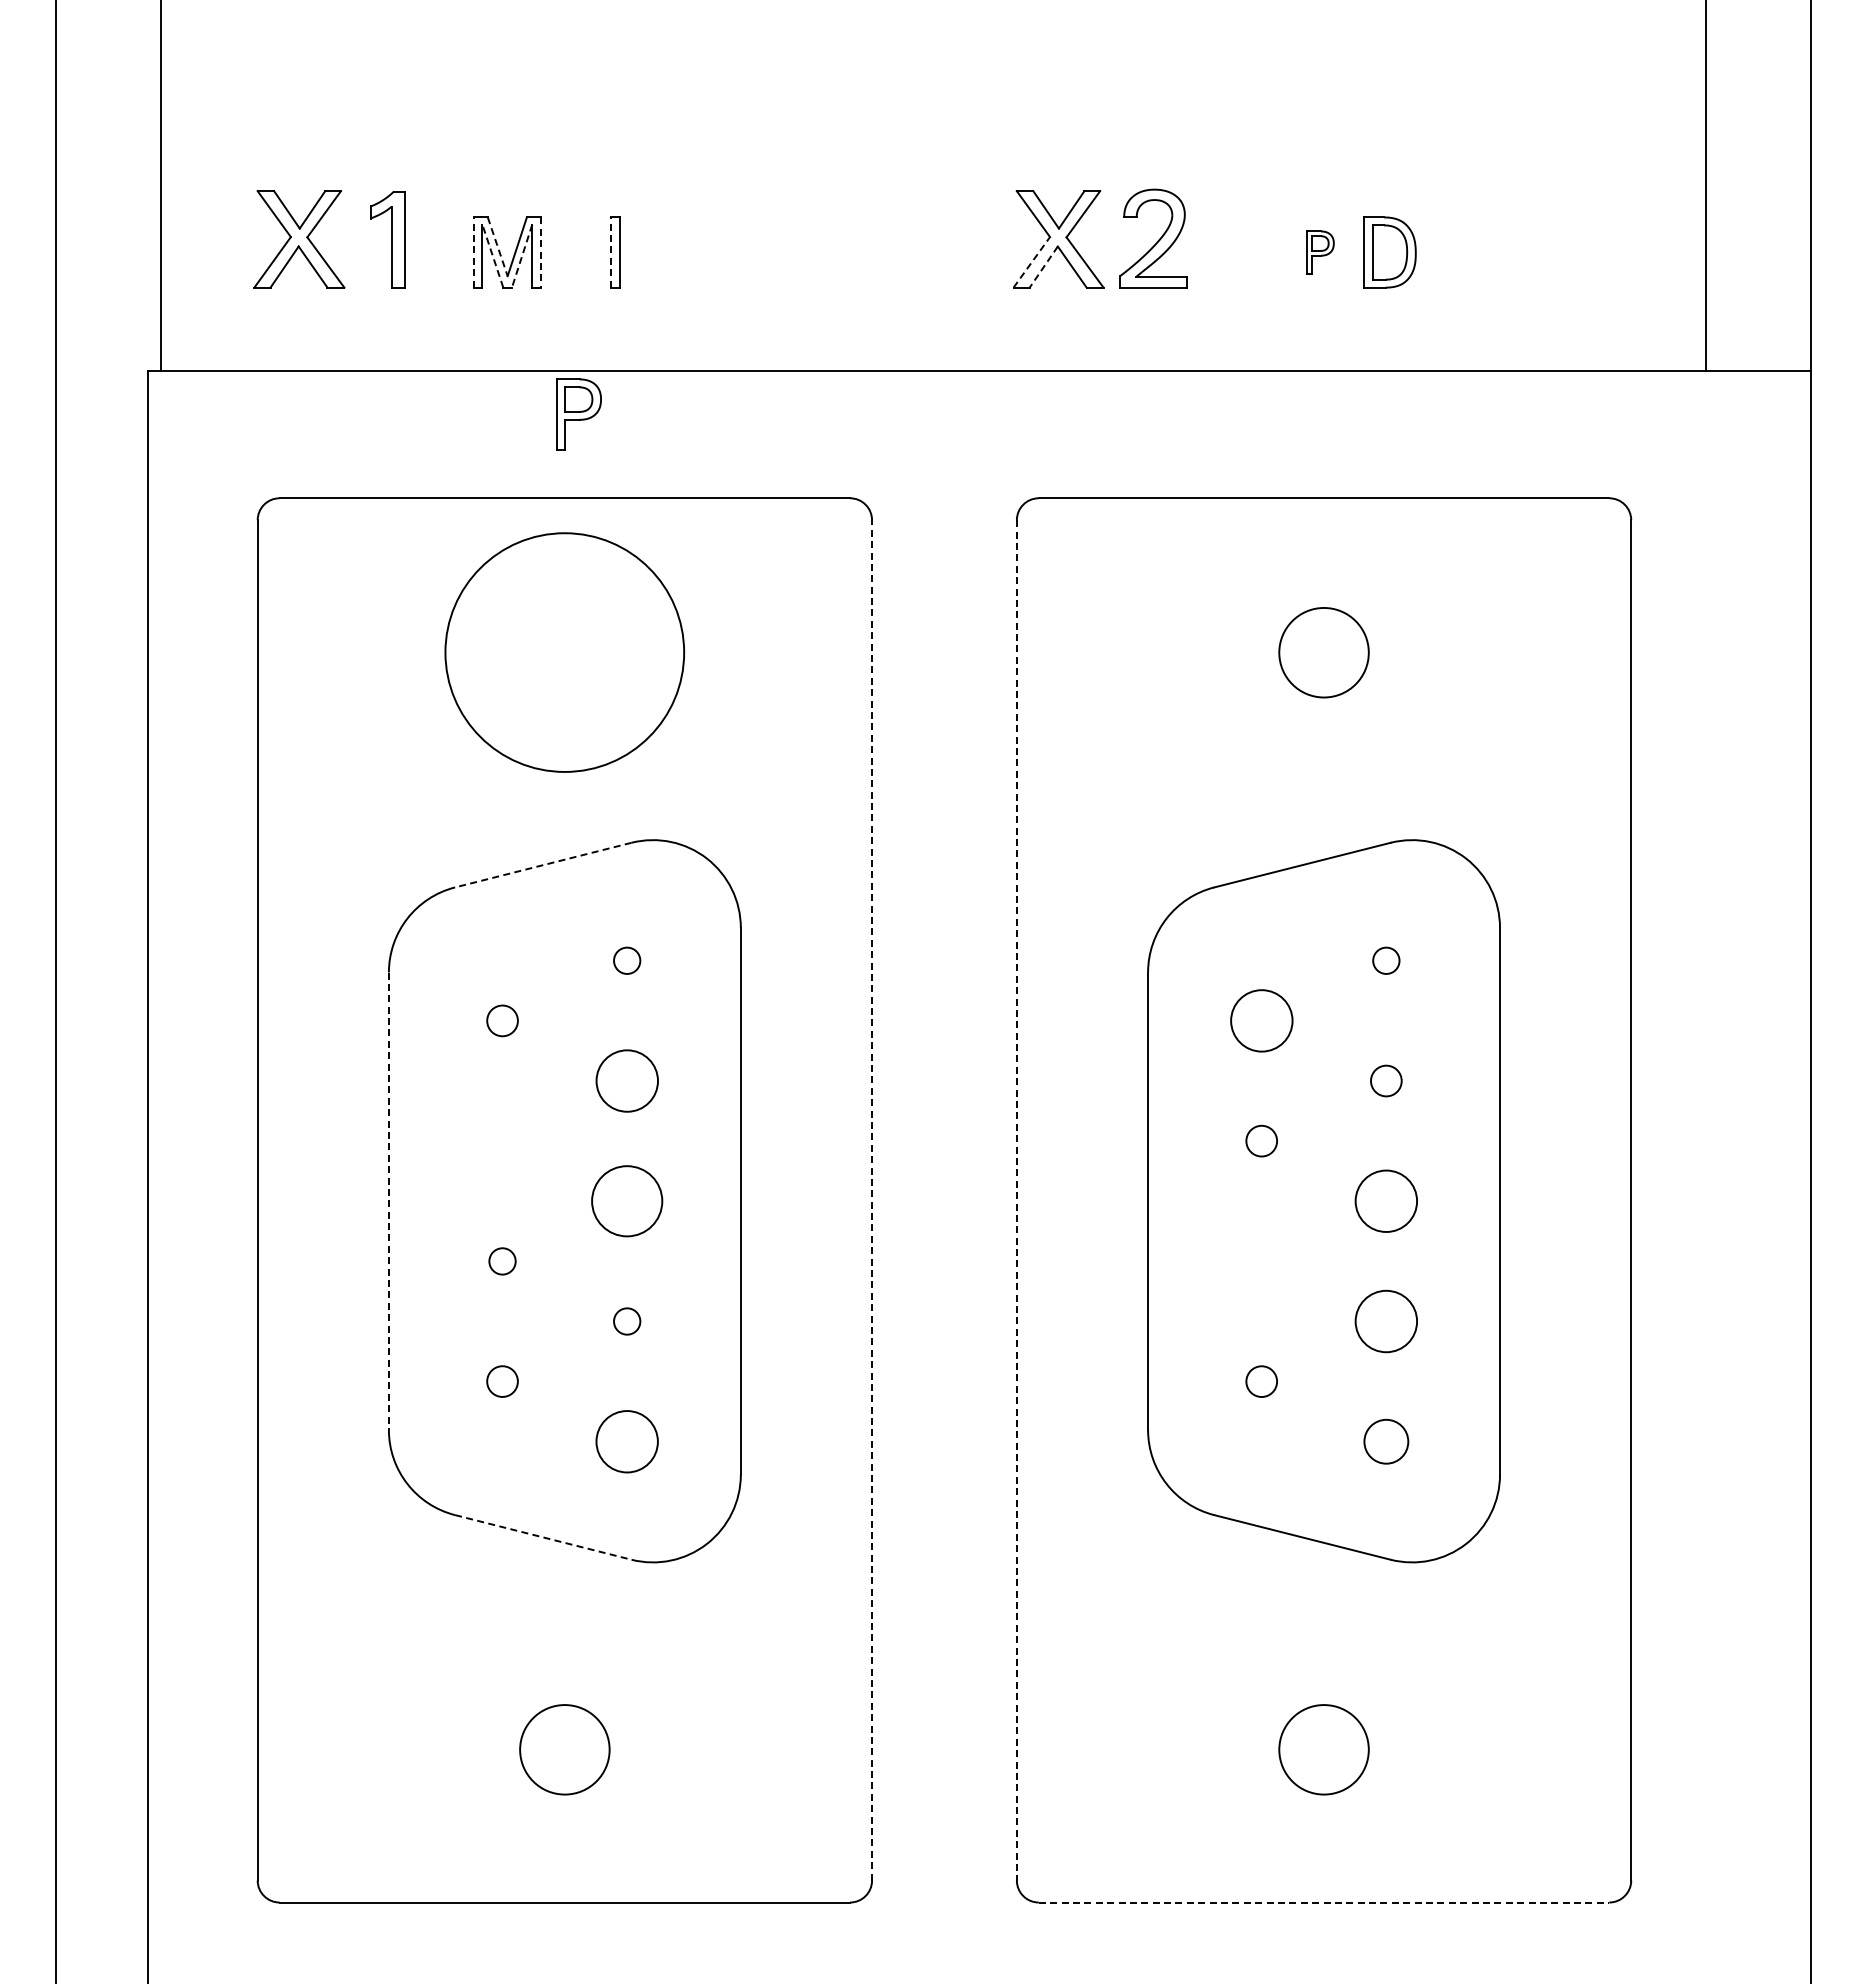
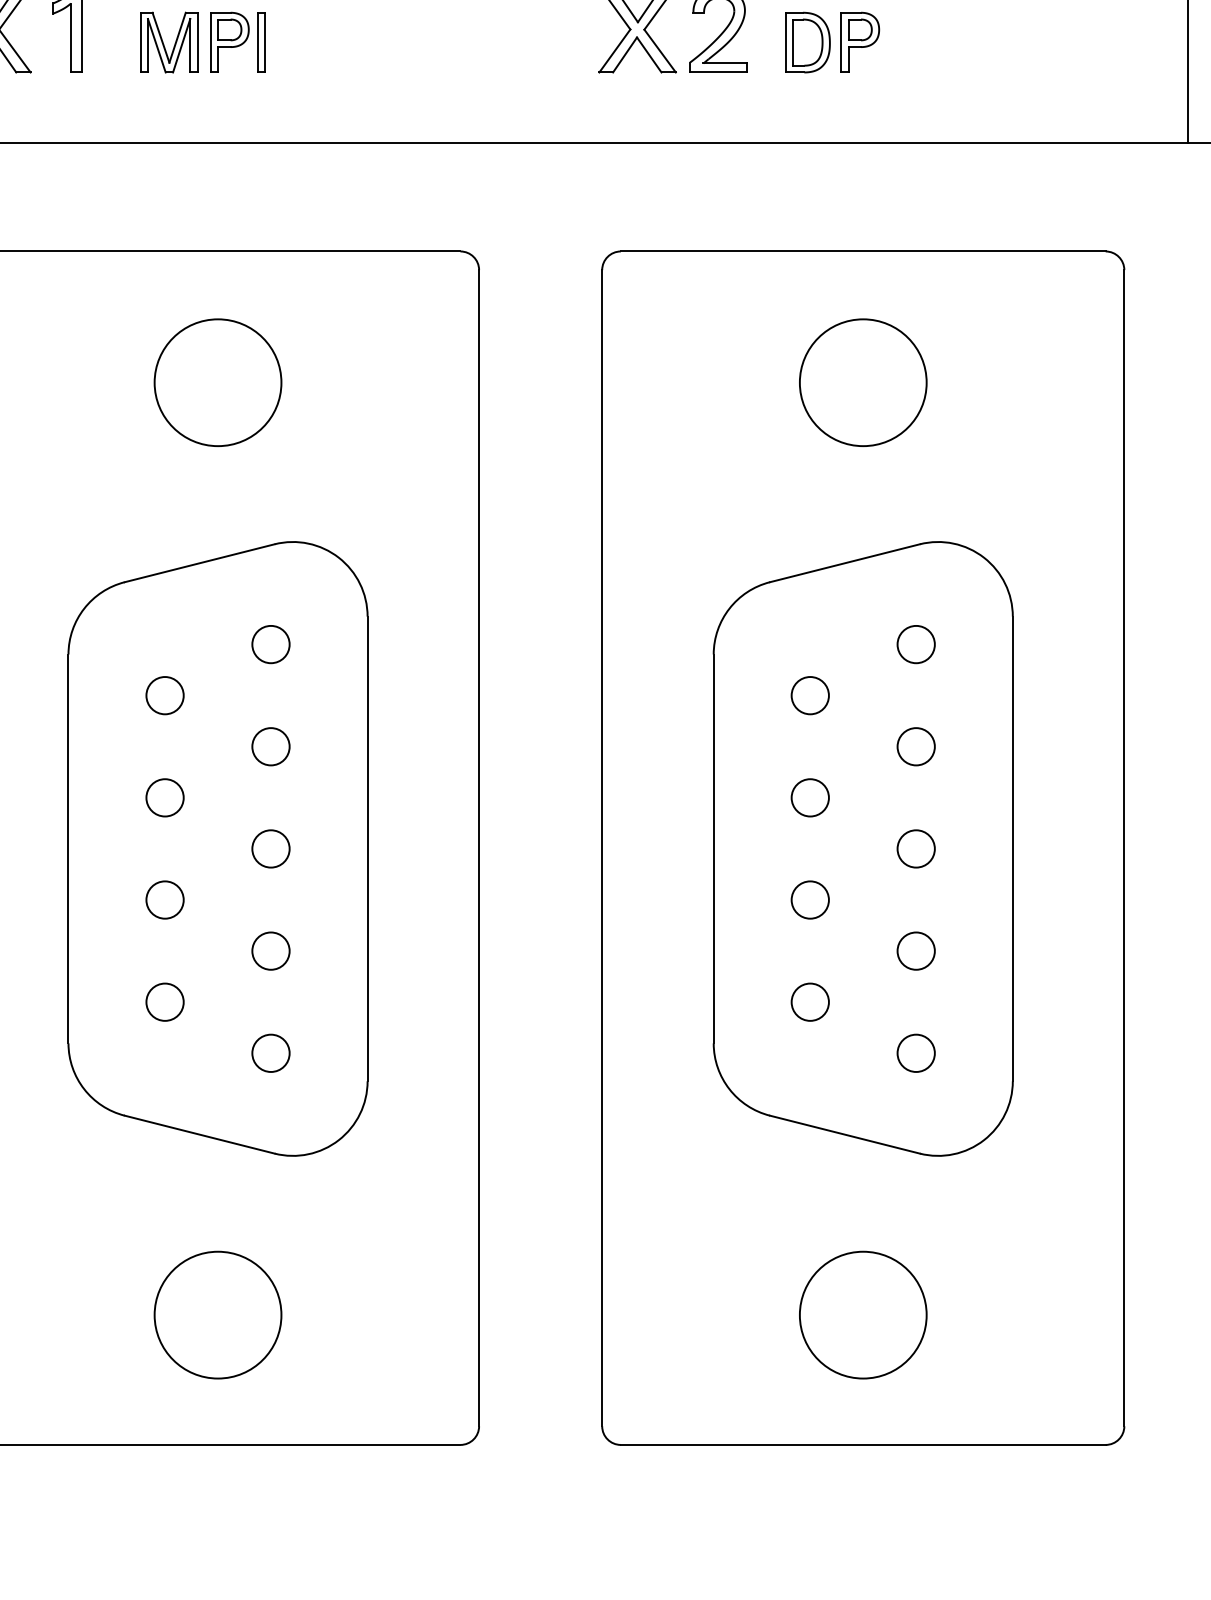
line: (497, 247) -> (160, 38), dashed -> solid
line: (473, 252) -> (140, 42), dashed -> solid
line: (611, 252) -> (257, 42), dashed -> solid
part: (1320, 252) -> (860, 42), size x1.67
part: (1389, 252) -> (807, 42), moved
line: (540, 253) -> (197, 43), dashed -> solid
line: (492, 255) -> (156, 45), dashed -> solid
line: (521, 256) -> (181, 45), dashed -> solid
line: (1032, 261) -> (615, 50), dashed -> solid
line: (1043, 267) -> (624, 55), dashed -> solid
part: (578, 414) -> (229, 42), moved
circle: (564, 652) -> (217, 382), size x0.62
circle: (1323, 652) -> (862, 382), size x1.67
line: (543, 865) -> (199, 563), dashed -> solid
circle: (627, 960) -> (271, 644), size x1.67
circle: (1386, 960) -> (916, 644), size x1.67
circle: (502, 1020) -> (165, 695), size x1.43
circle: (1261, 1020) -> (810, 695), size x0.71
circle: (626, 1080) -> (270, 746), size x0.71
circle: (1386, 1080) -> (916, 746), size x1.43
circle: (502, 1140) -> (165, 797), added
circle: (1261, 1141) -> (810, 798), size x1.43
line: (872, 1199) -> (479, 847), dashed -> solid
line: (1016, 1200) -> (601, 848), dashed -> solid
line: (388, 1201) -> (68, 849), dashed -> solid
circle: (627, 1201) -> (271, 849), size x0.62
circle: (1386, 1201) -> (916, 849), size x0.71
circle: (502, 1261) -> (165, 900), size x1.67
circle: (1261, 1261) -> (810, 900), added
circle: (627, 1321) -> (271, 951), size x1.67
circle: (1386, 1321) -> (916, 951), size x0.71
circle: (502, 1381) -> (165, 1002), size x1.43
circle: (1261, 1381) -> (810, 1002), size x1.43
circle: (627, 1441) -> (271, 1053), size x0.71
line: (543, 1537) -> (199, 1134), dashed -> solid
circle: (564, 1749) -> (217, 1314), size x1.67
circle: (1323, 1749) -> (862, 1314), size x1.67
line: (1324, 1902) -> (863, 1444), dashed -> solid

